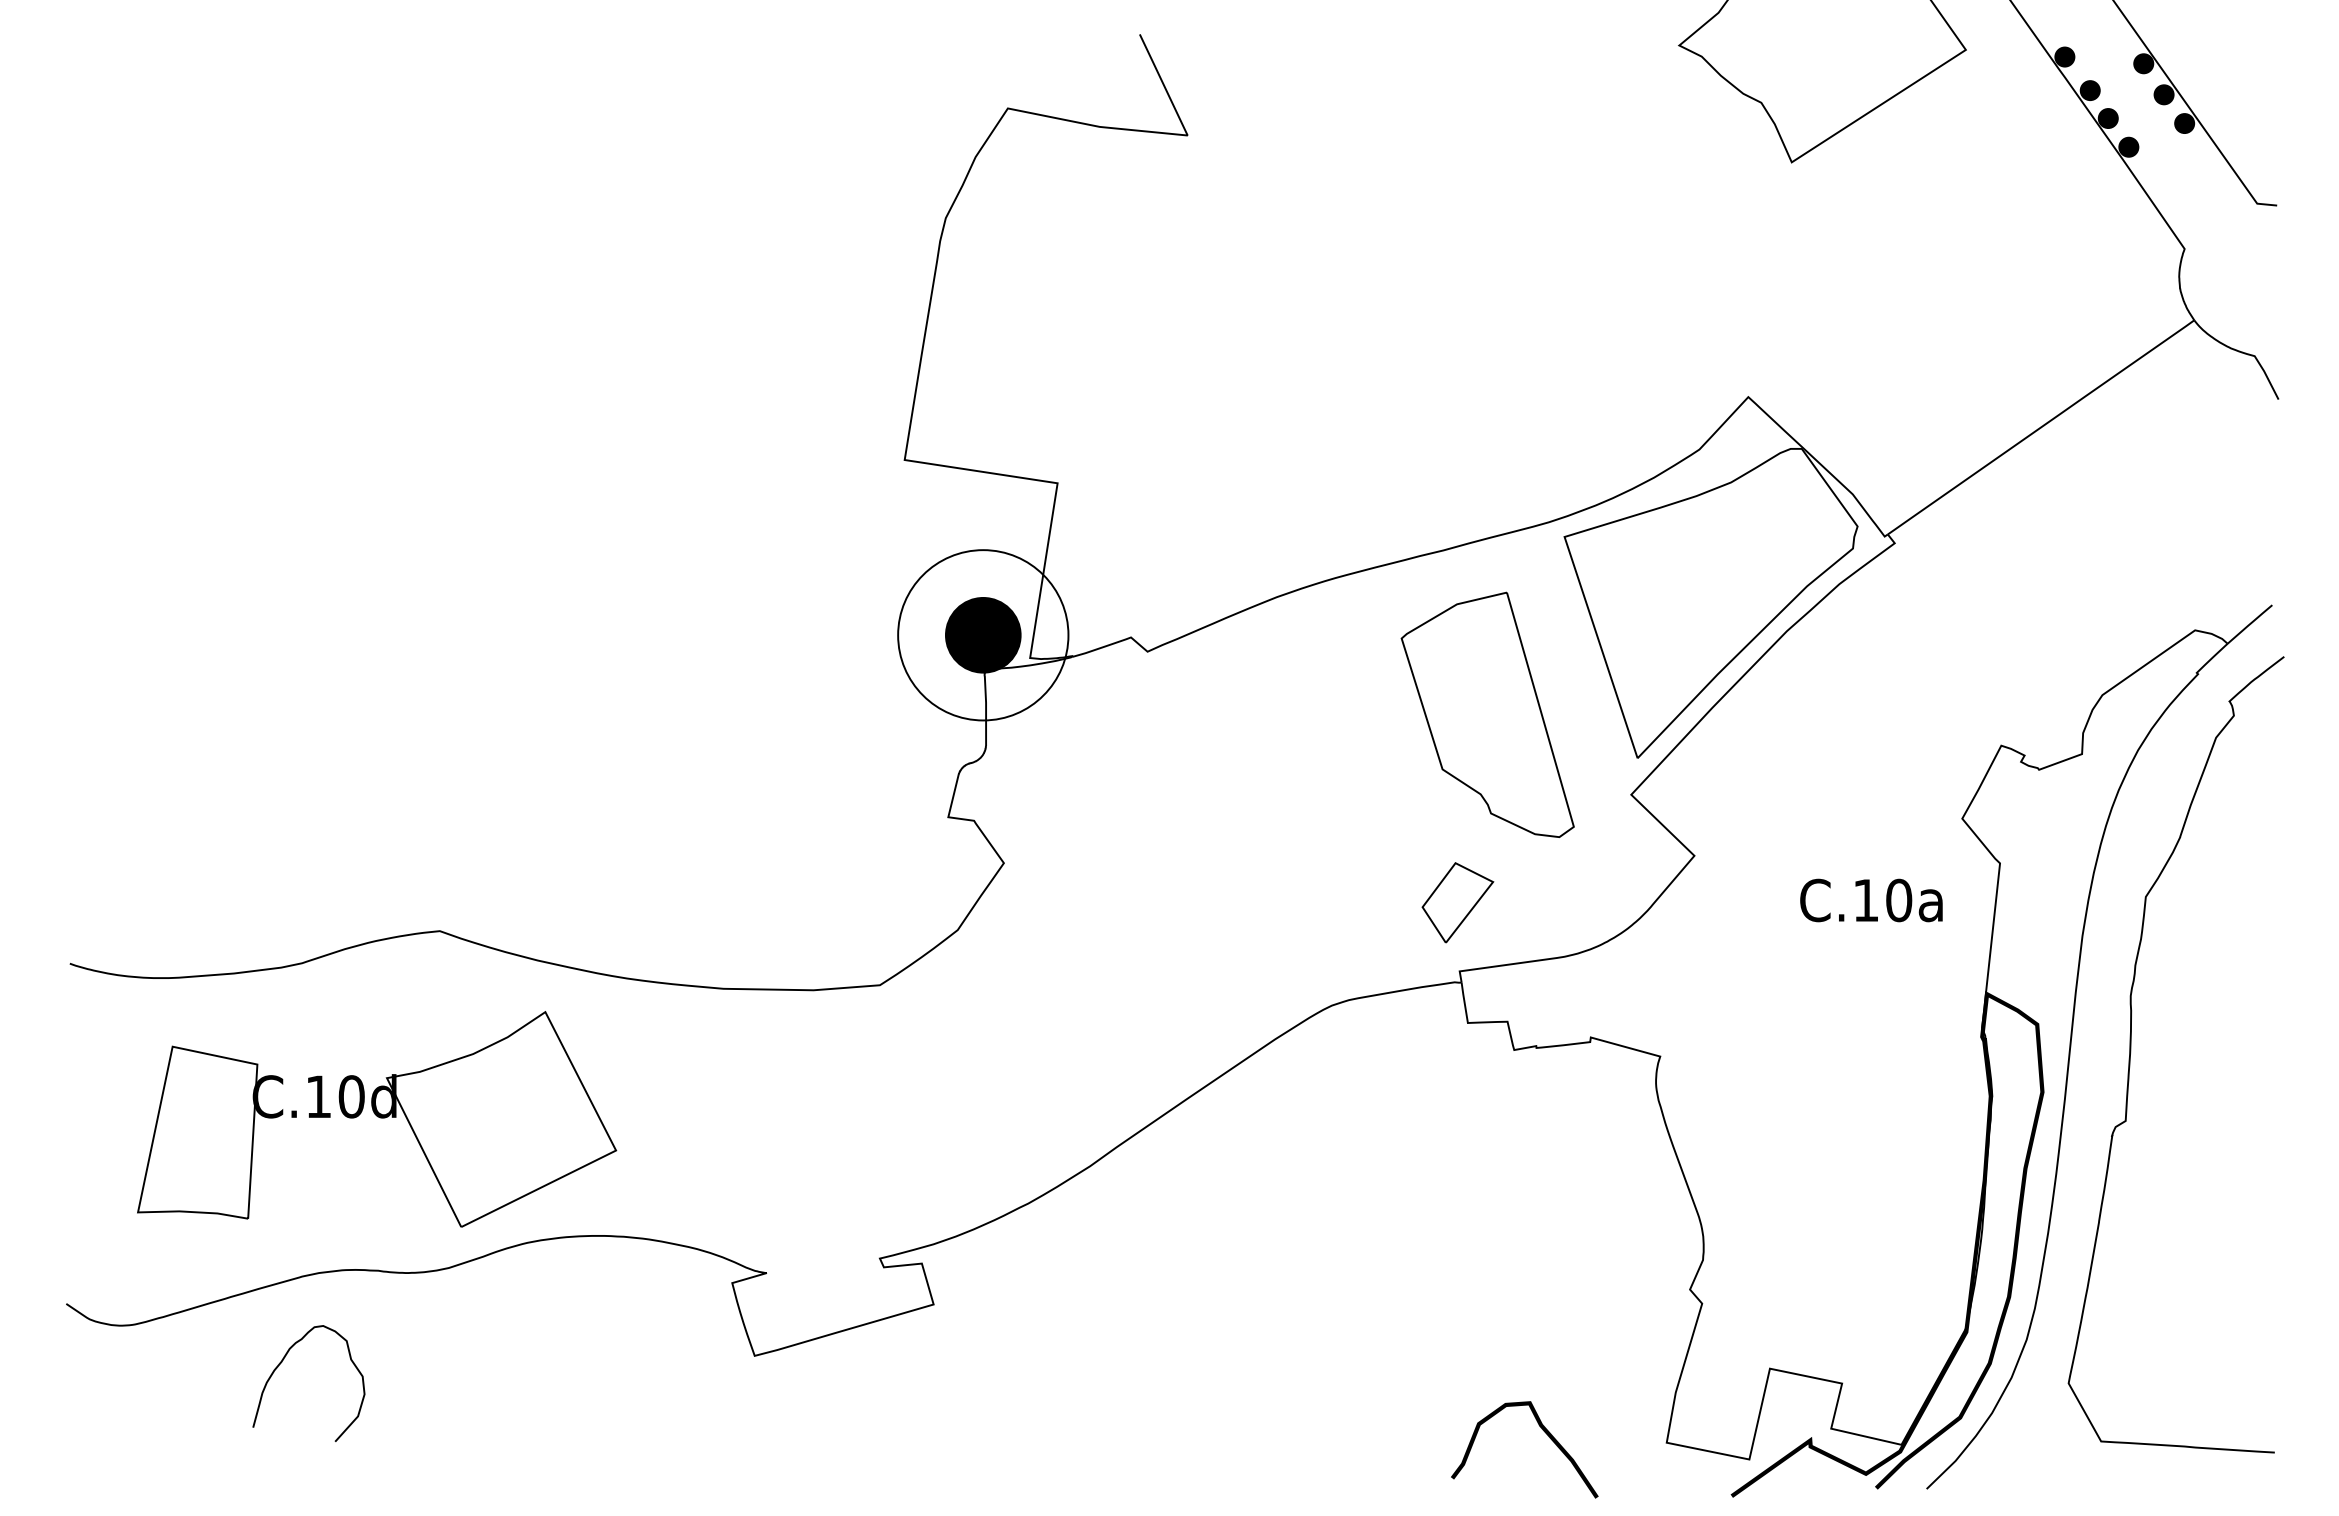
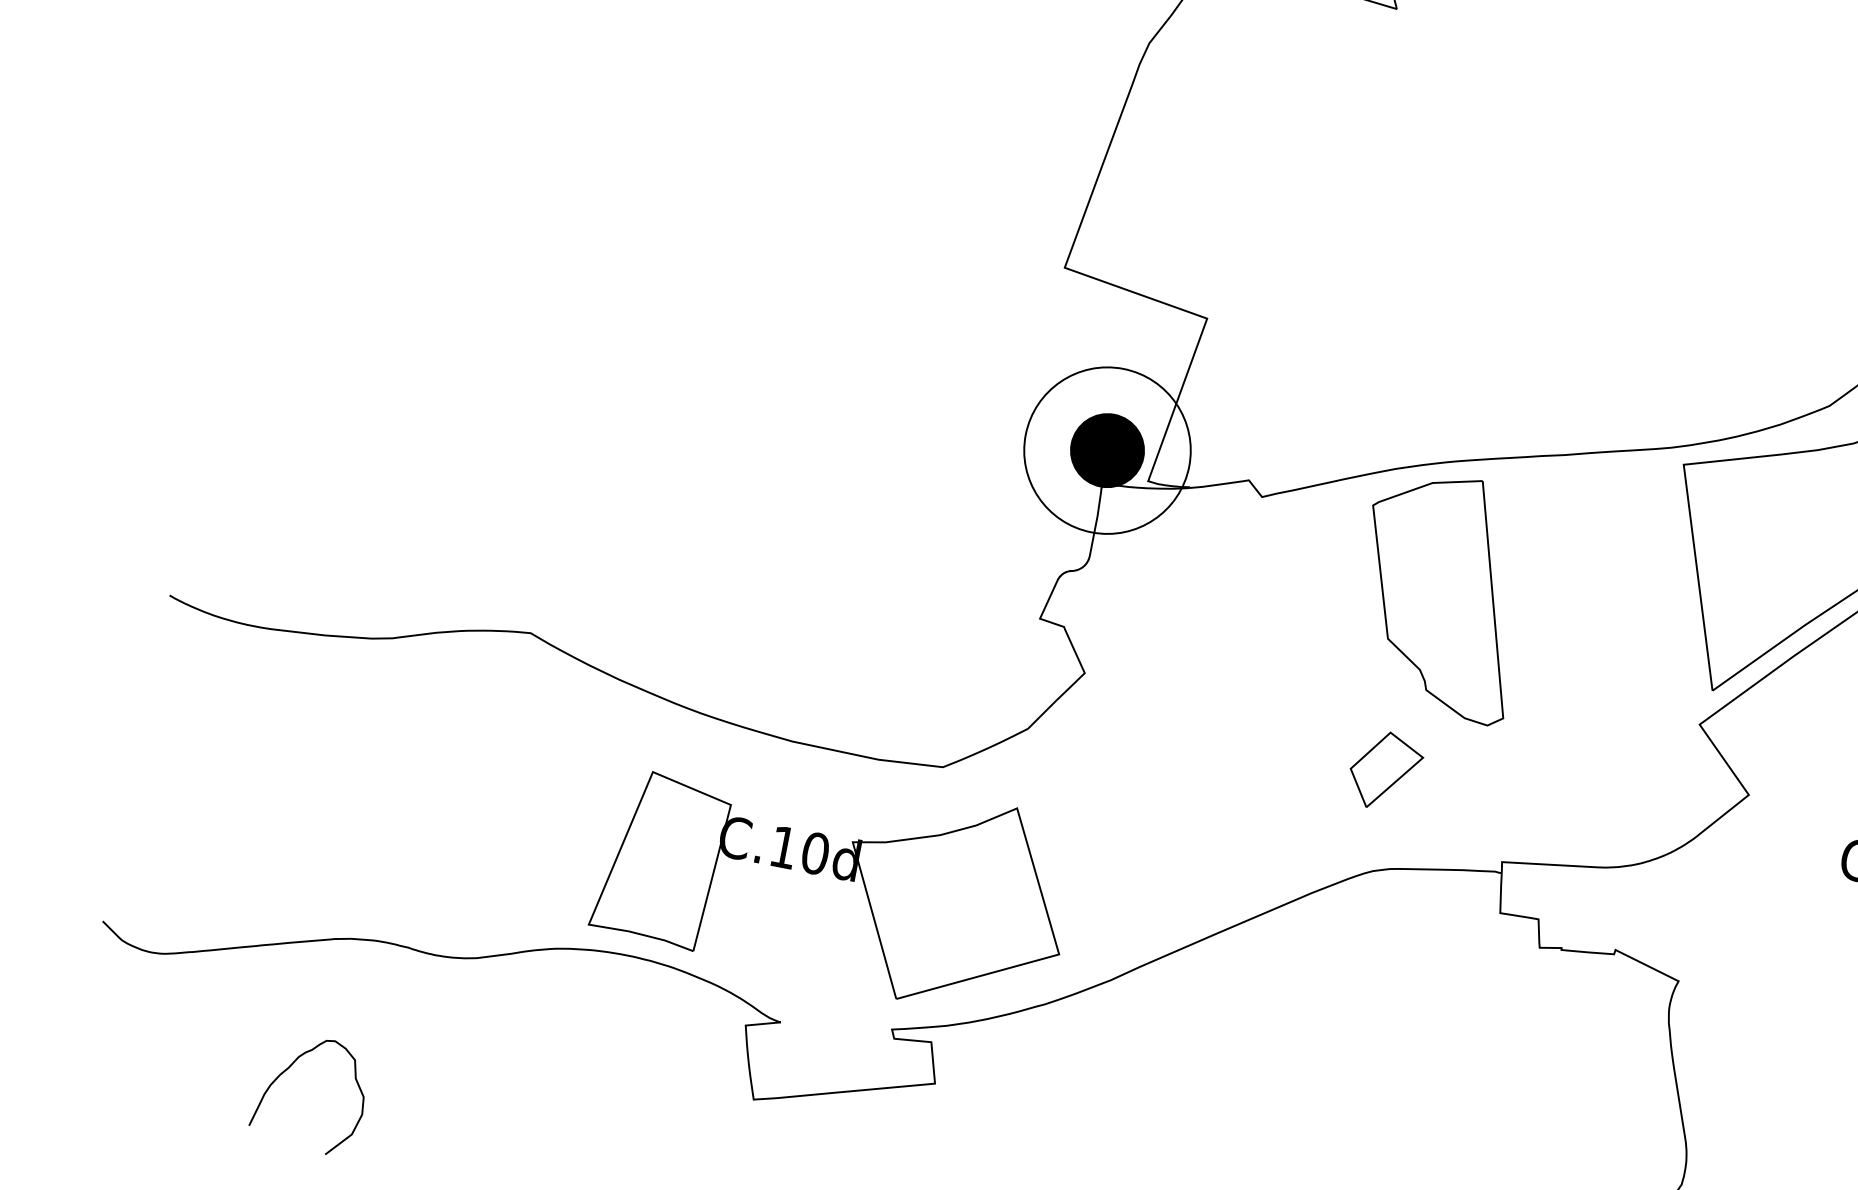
part: (1487, 714) -> (1441, 594), moved
part: (1457, 902) -> (1385, 770), moved
part: (377, 1119) -> (835, 880), moved
curve: (282, 1362) -> (289, 1068), moved

